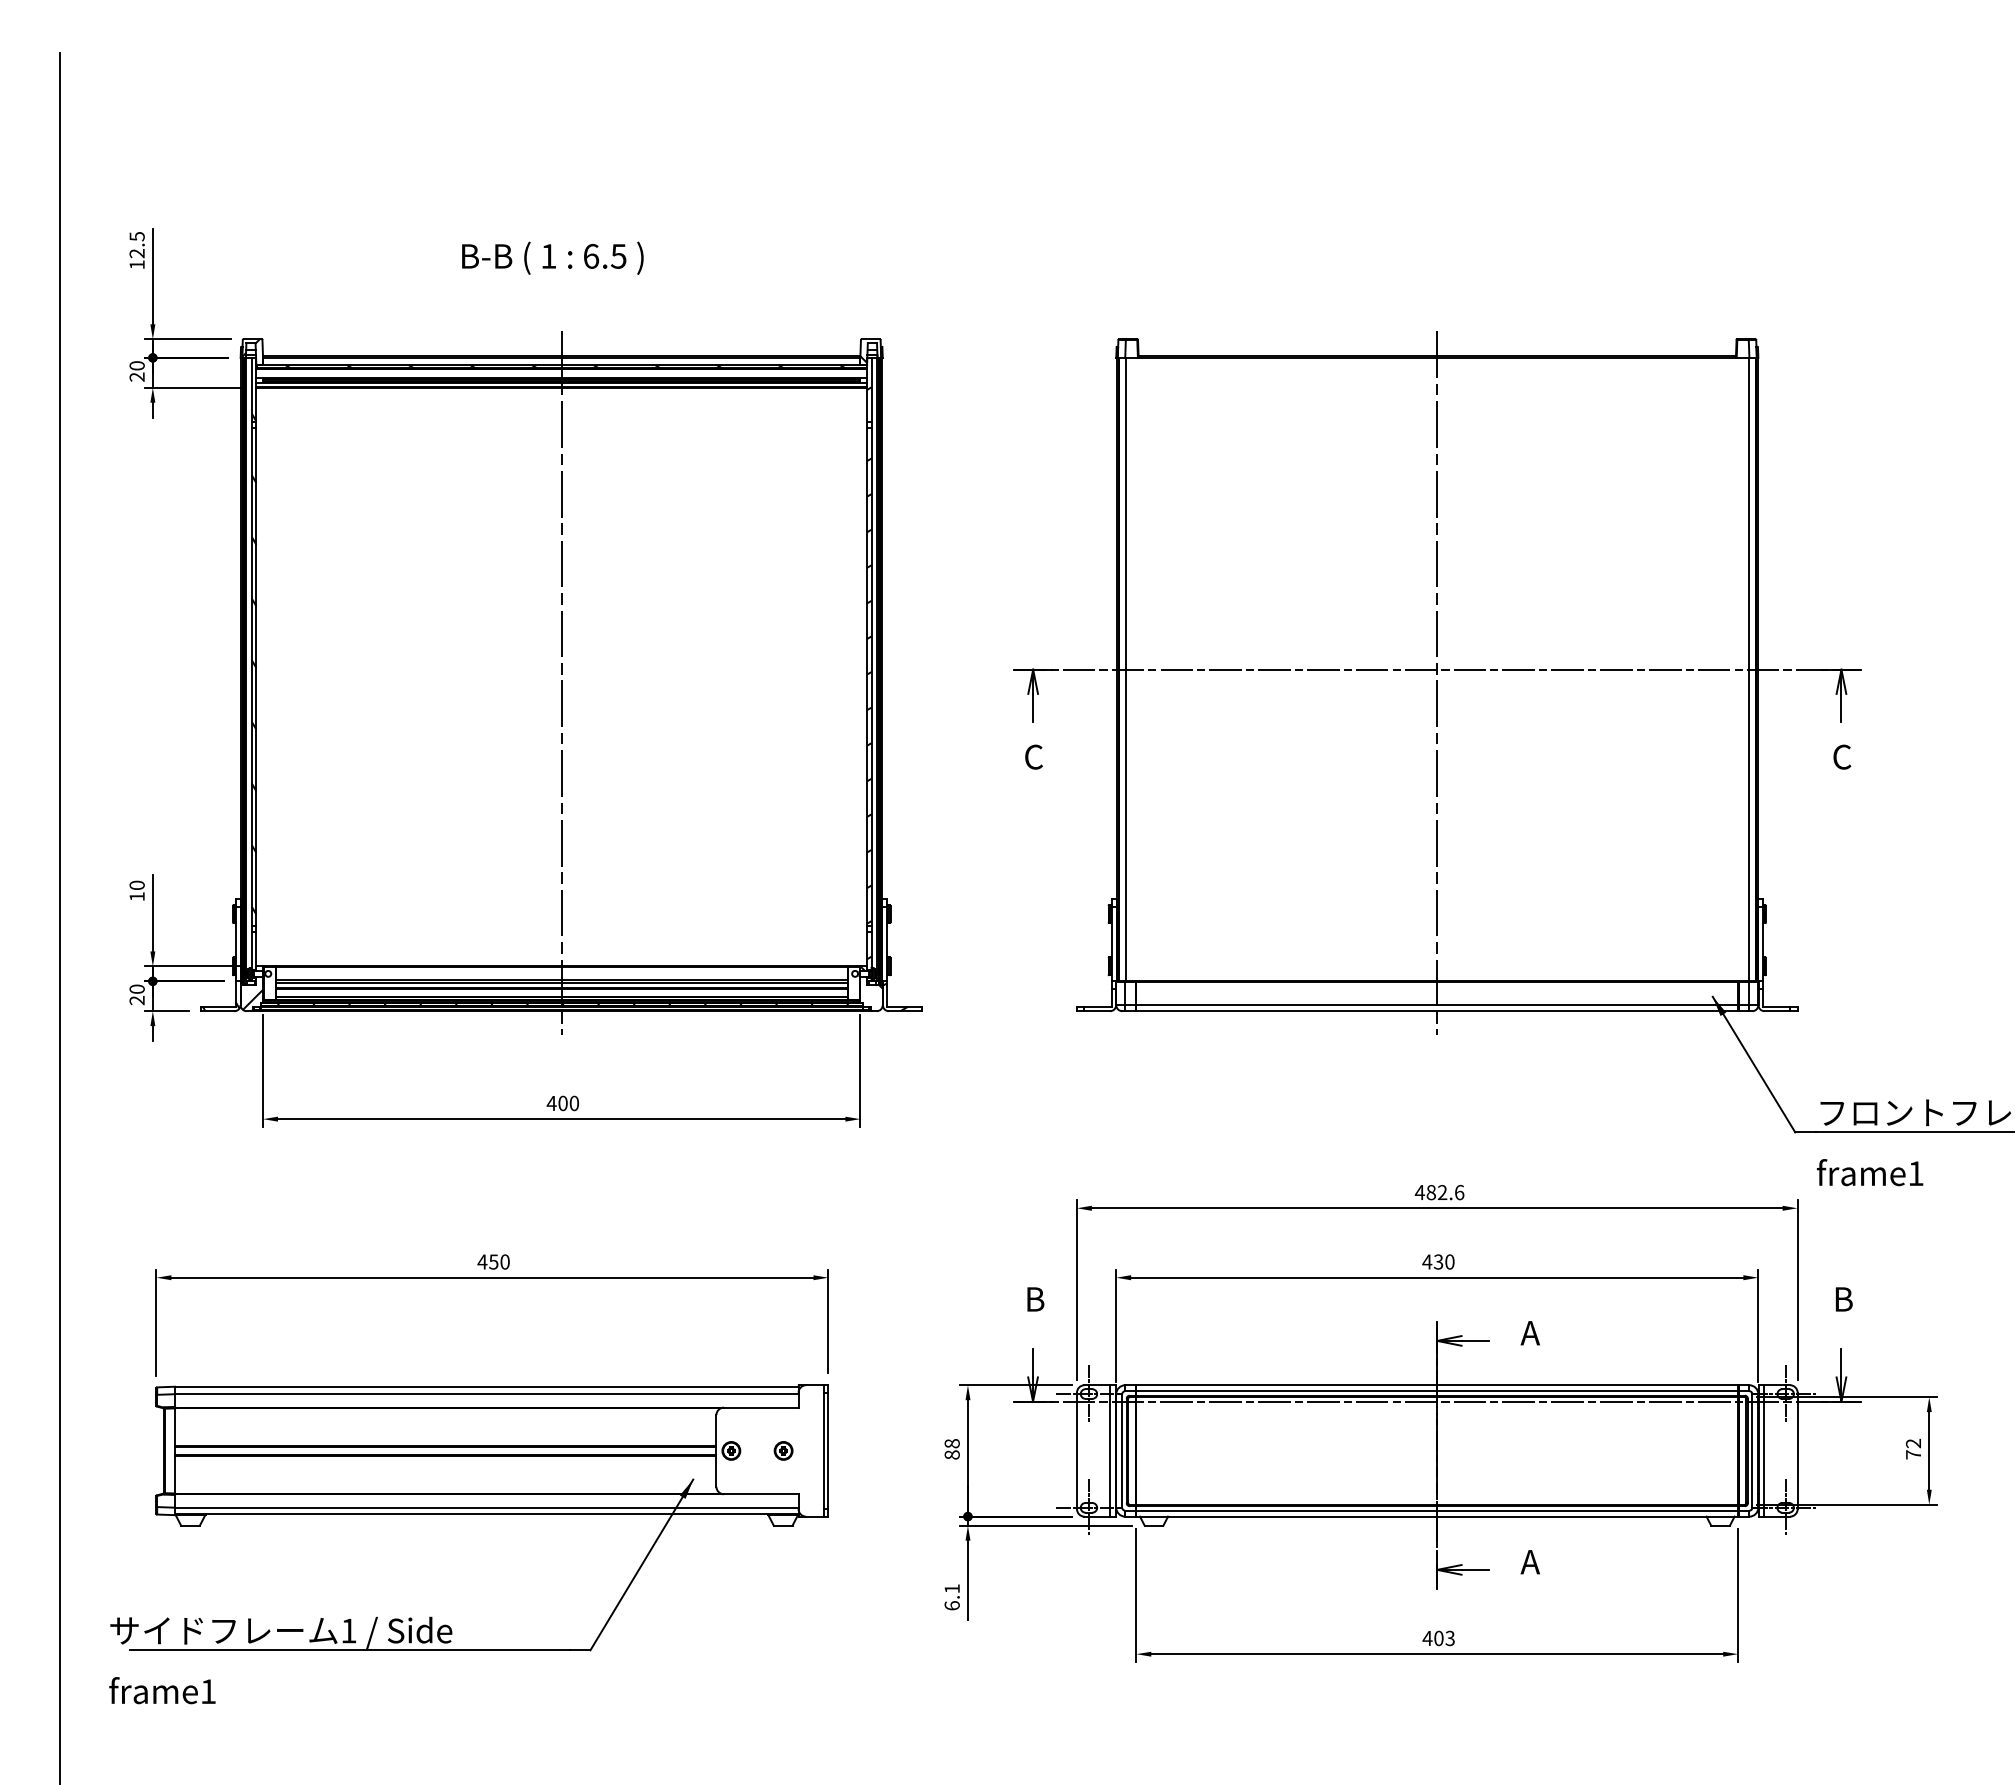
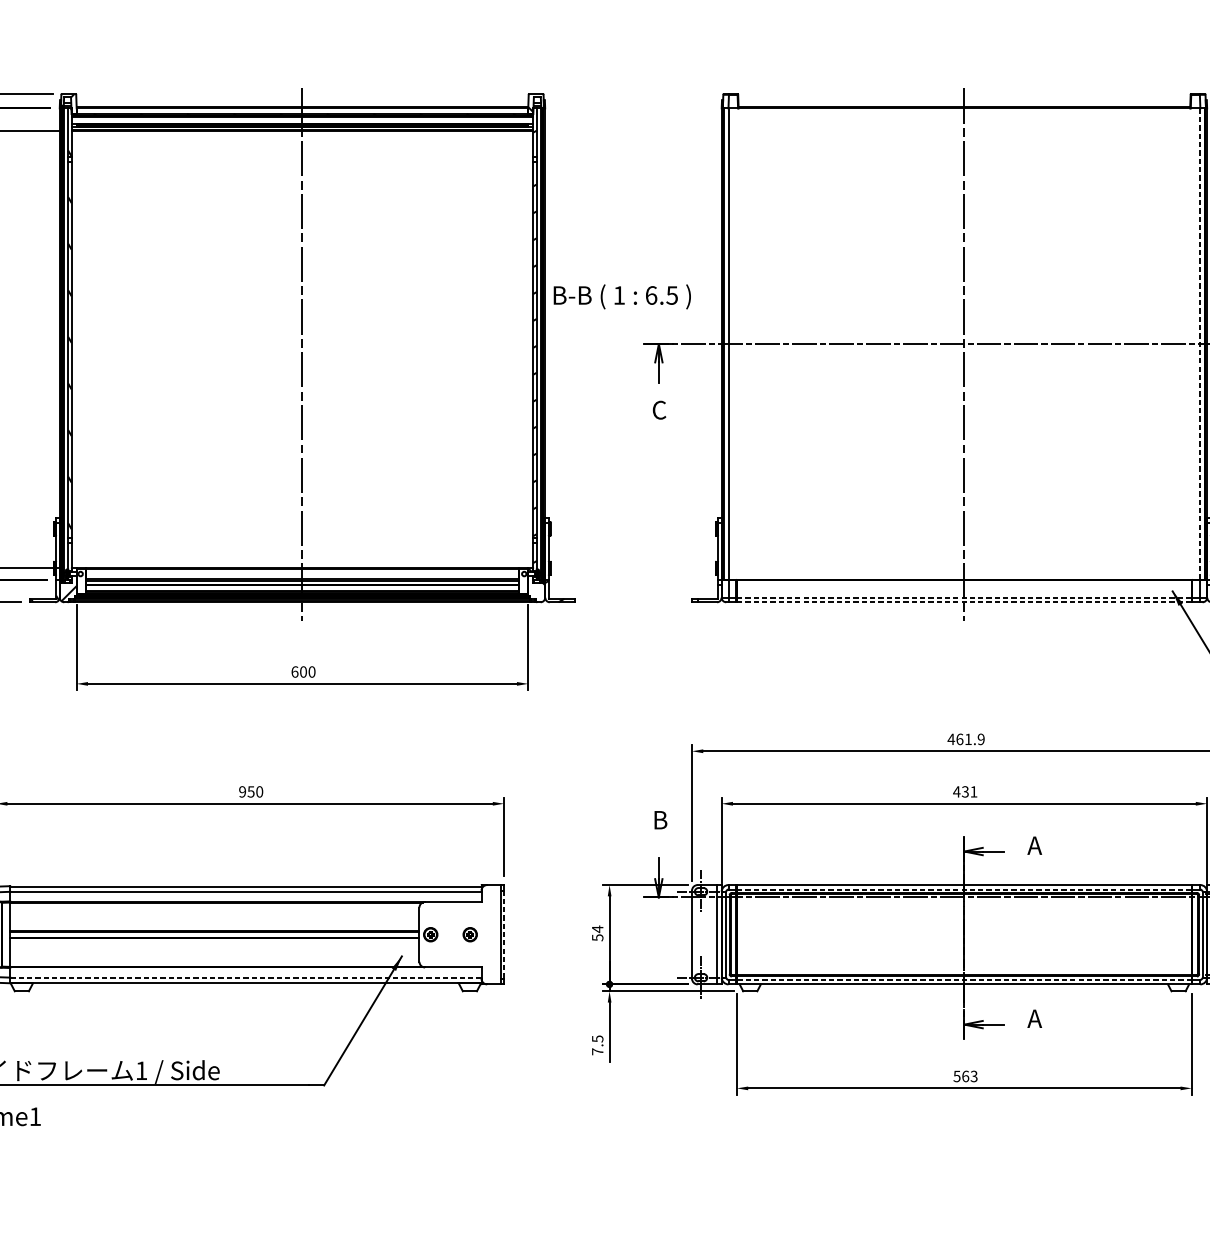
text: (552, 257) -> (622, 296), moved
line: (1749, 669) -> (1200, 343), solid -> dashed
line: (1437, 1005) -> (964, 597), solid -> dashed
line: (1437, 1011) -> (964, 602), solid -> dashed
text: (551, 1103) -> (294, 672), 400 -> 600
text: (1445, 1192) -> (970, 739), 482.6 -> 461.9
text: (482, 1261) -> (242, 791), 450 -> 950
text: (1449, 1261) -> (973, 791), 430 -> 431
line: (1437, 1391) -> (964, 889), solid -> dashed
text: (951, 1448) -> (597, 932), 88 -> 54
line: (828, 1450) -> (504, 934), solid -> dashed
line: (486, 1507) -> (245, 977), solid -> dashed
line: (1437, 1510) -> (964, 979), solid -> dashed
text: (951, 1597) -> (597, 1045), 6.1 -> 7.5
text: (1432, 1638) -> (960, 1076), 403 -> 563

